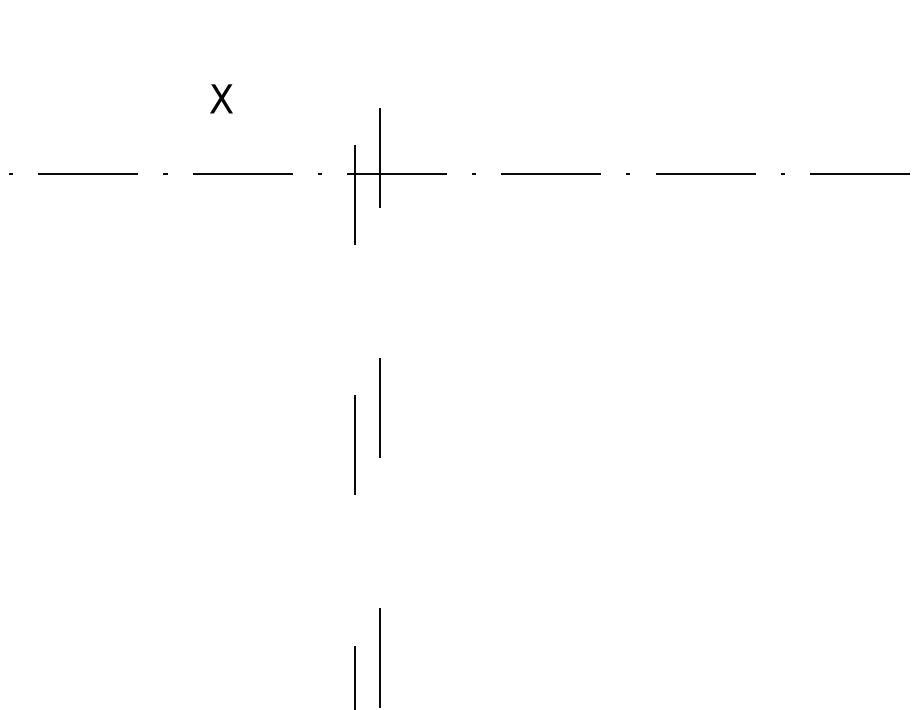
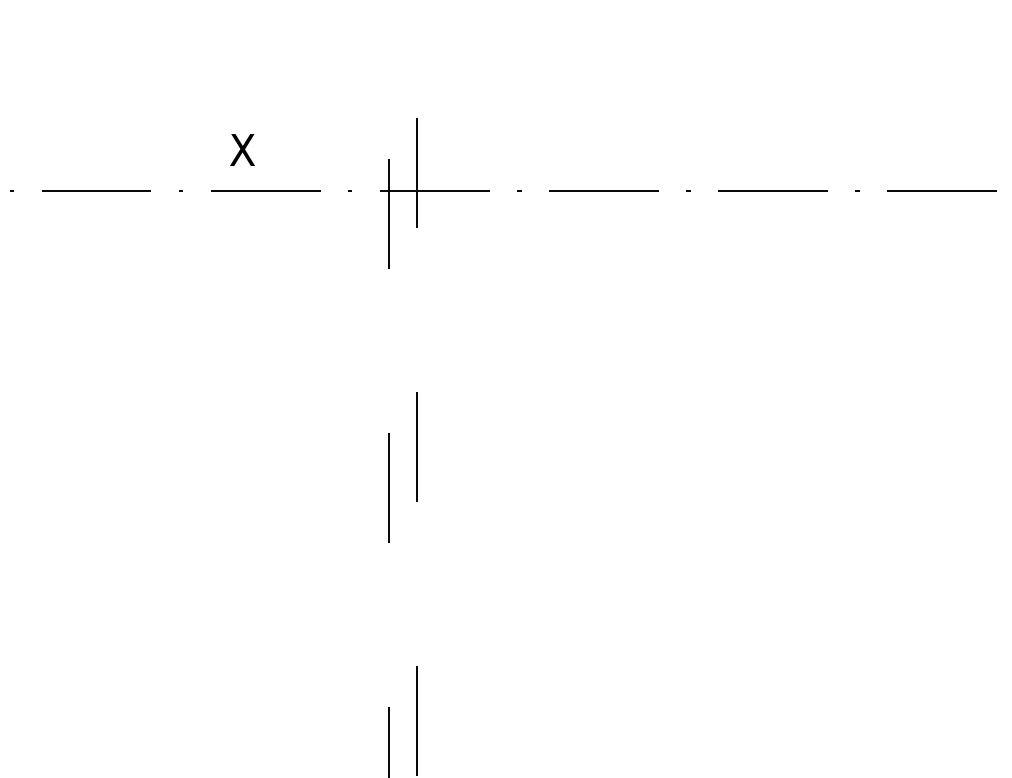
text: (221, 98) -> (242, 149), moved

